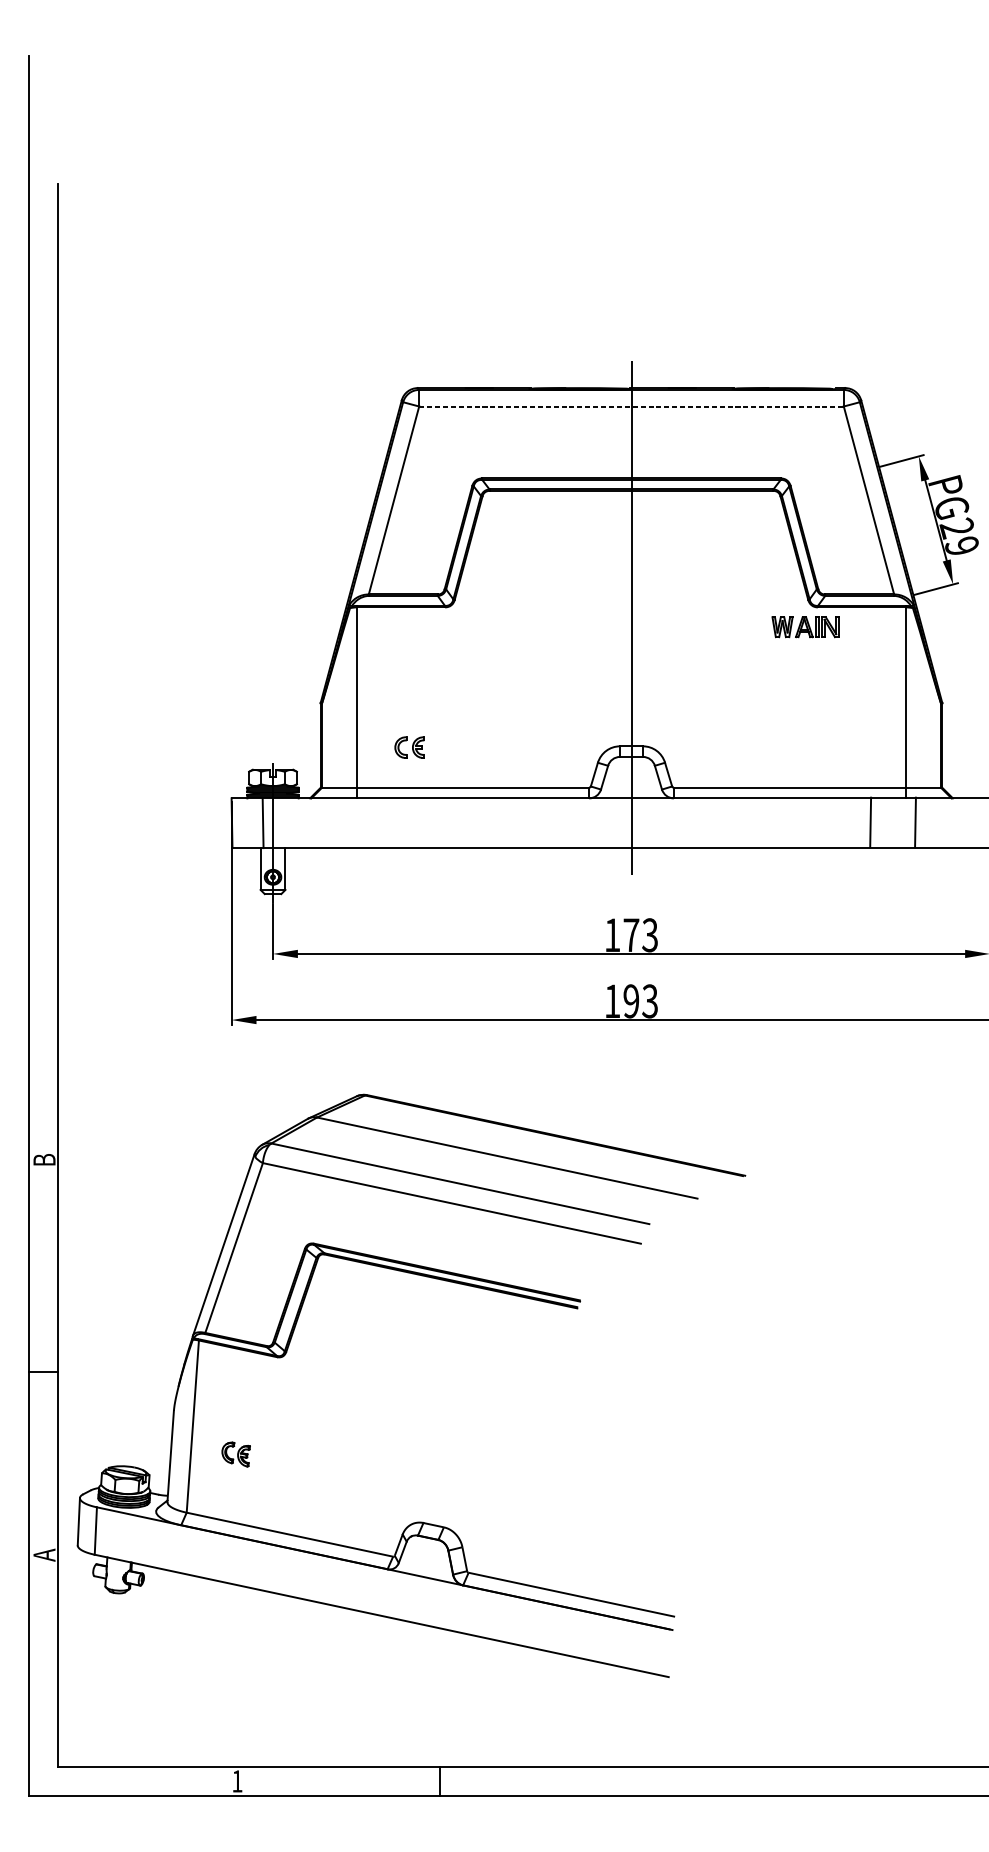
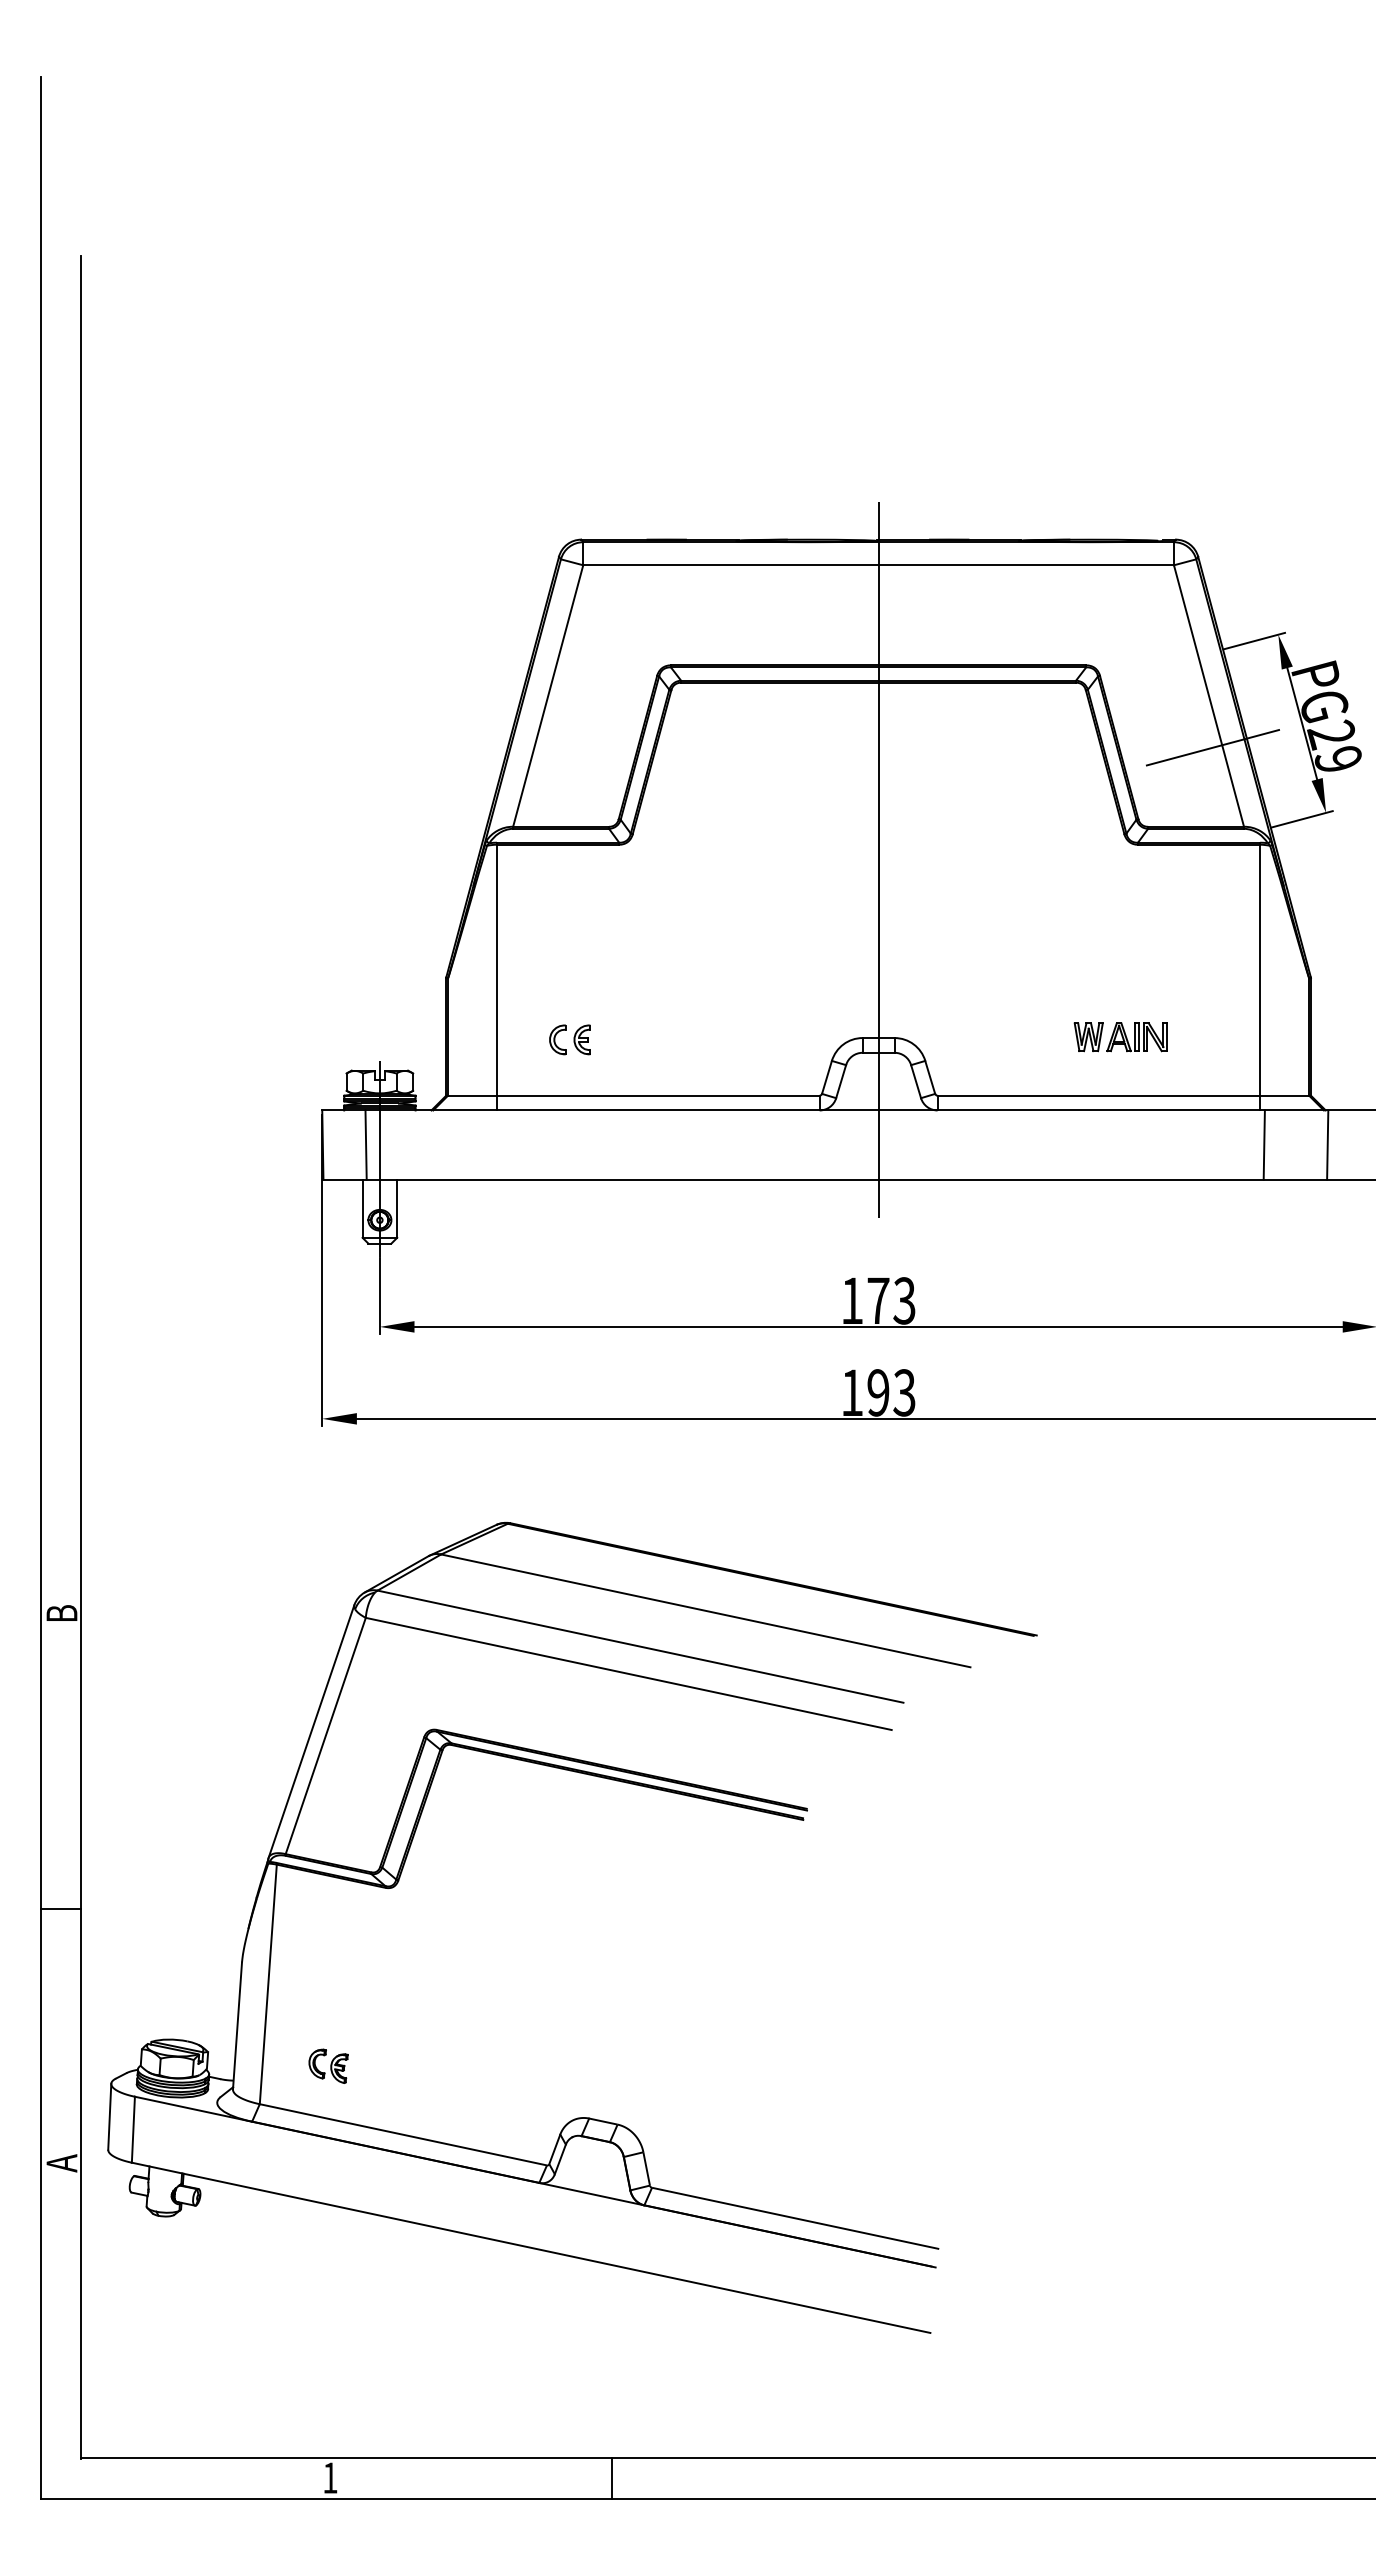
line: (632, 406) -> (879, 565), dashed -> solid
line: (871, 537) -> (1212, 747), added
part: (805, 627) -> (1120, 1037), moved
line: (870, 822) -> (1263, 1144), moved
line: (915, 822) -> (1327, 1144), moved
part: (236, 1453) -> (328, 2065), moved

